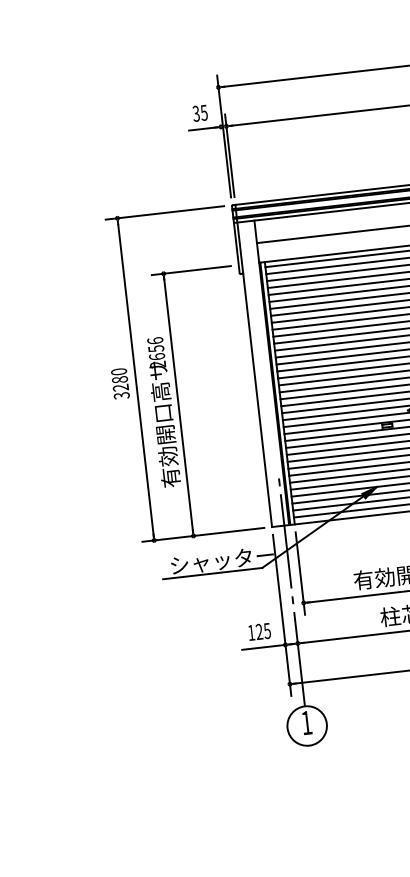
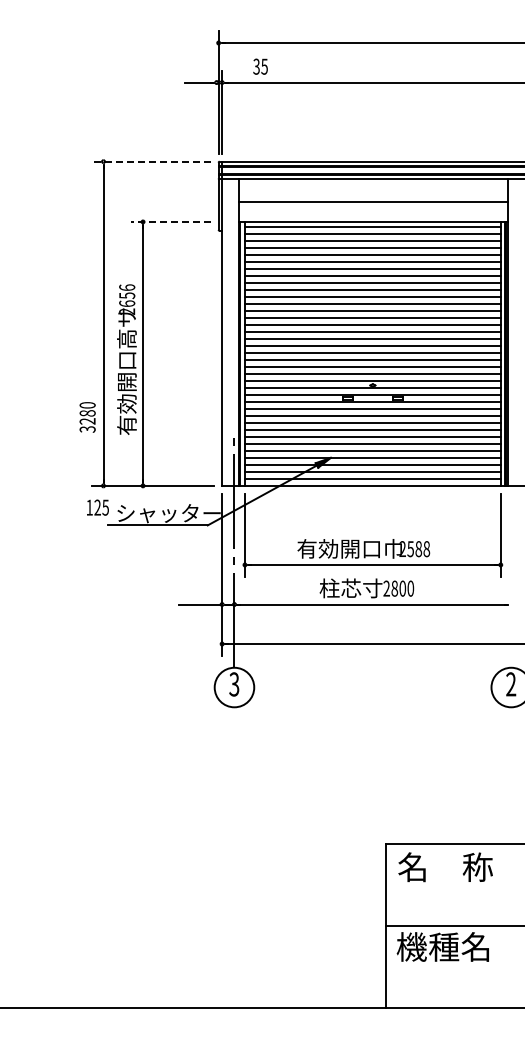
text: (200, 113) -> (260, 66), moved
line: (165, 212) -> (151, 161), solid -> dashed
line: (190, 270) -> (170, 221), solid -> dashed
text: (120, 383) -> (87, 417), moved
text: (259, 631) -> (97, 507), moved
text: (306, 722) -> (234, 684), 1 -> 3

